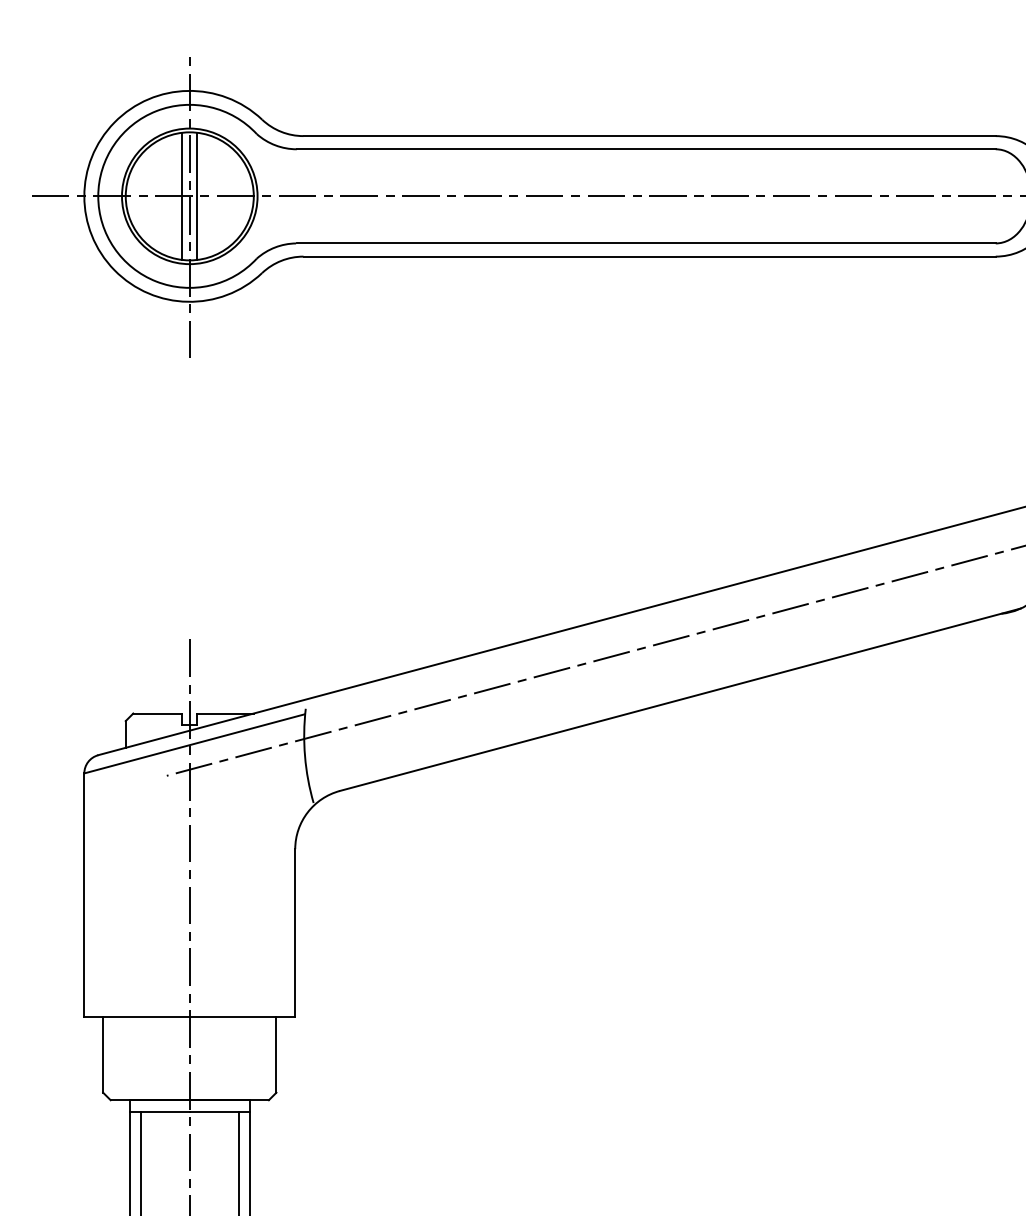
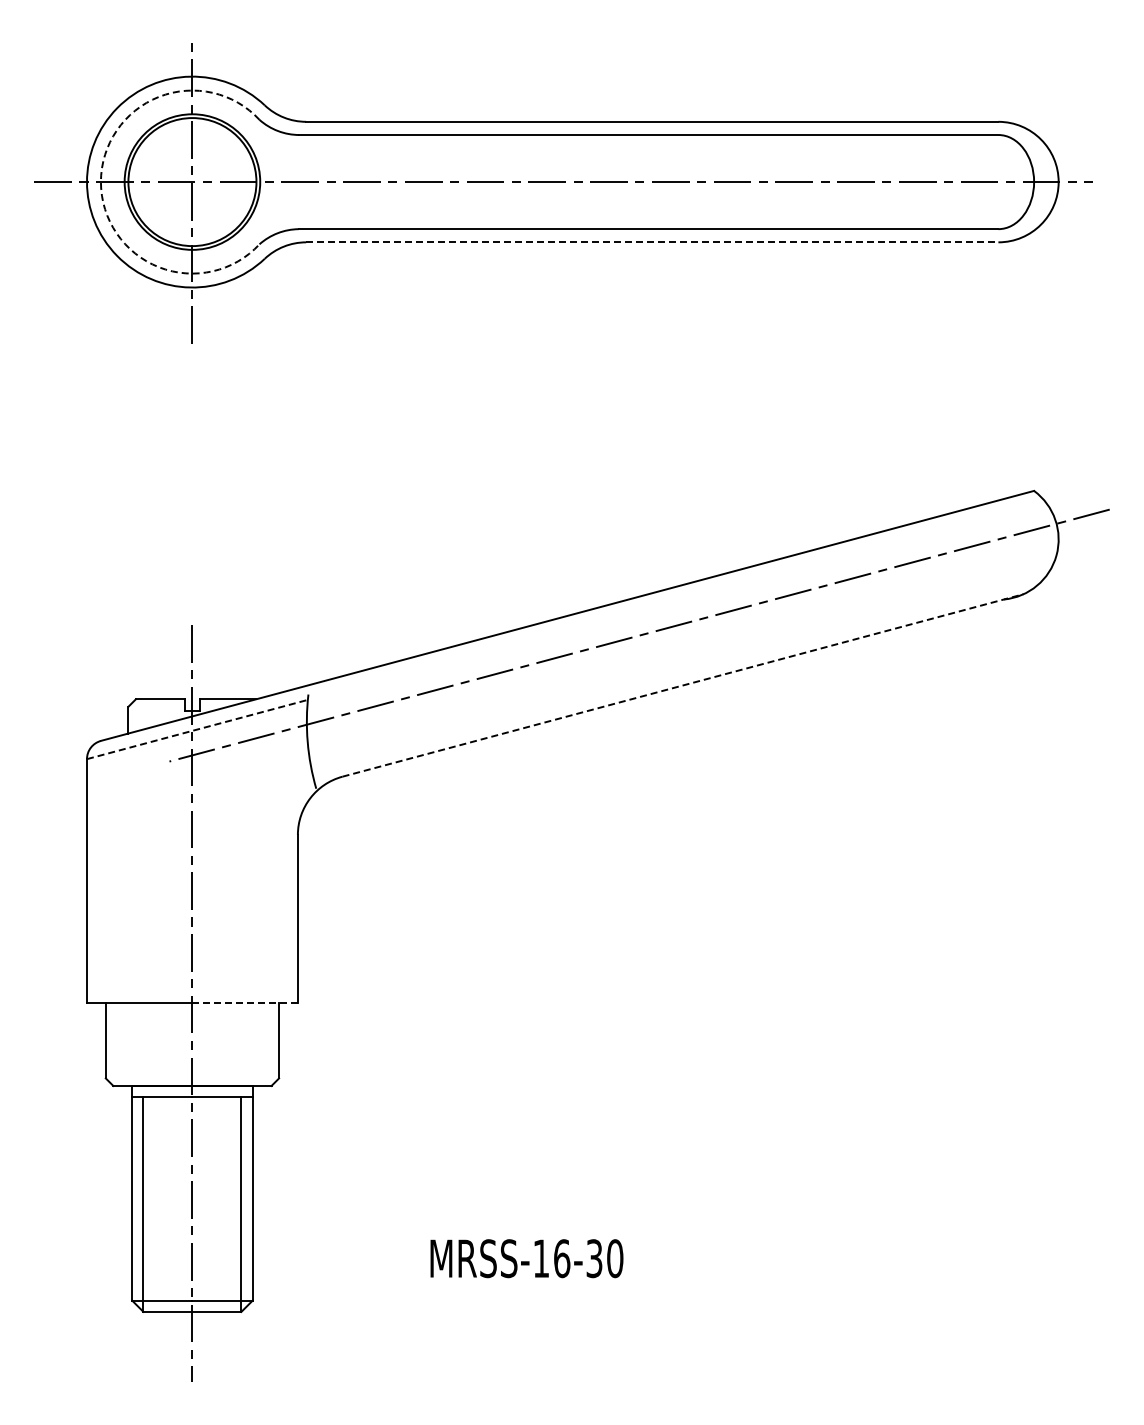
line: (181, 195) -> (184, 181), removed
line: (196, 195) -> (199, 181), removed
arc: (97, 196) -> (100, 182), solid -> dashed
line: (649, 256) -> (652, 242), solid -> dashed
line: (680, 699) -> (683, 685), solid -> dashed
line: (194, 743) -> (197, 729), solid -> dashed
line: (242, 1017) -> (245, 1003), solid -> dashed

